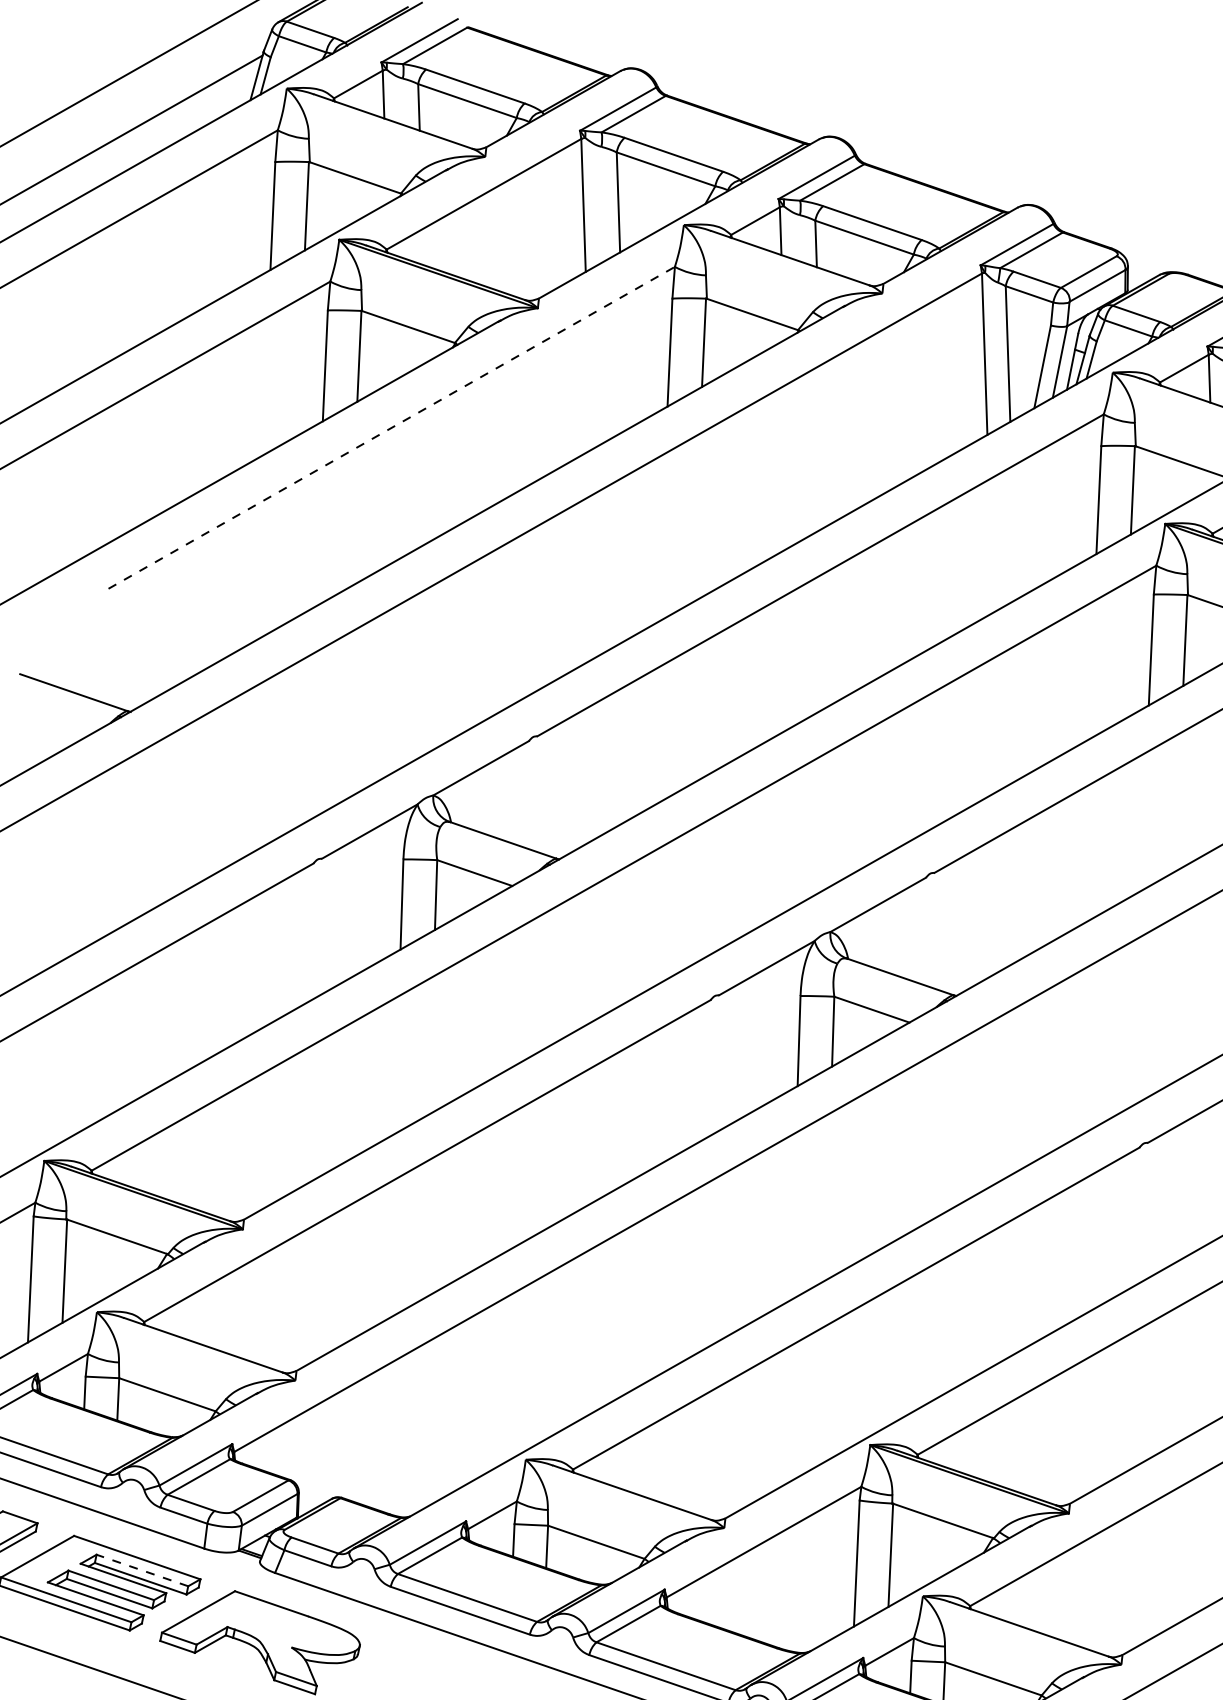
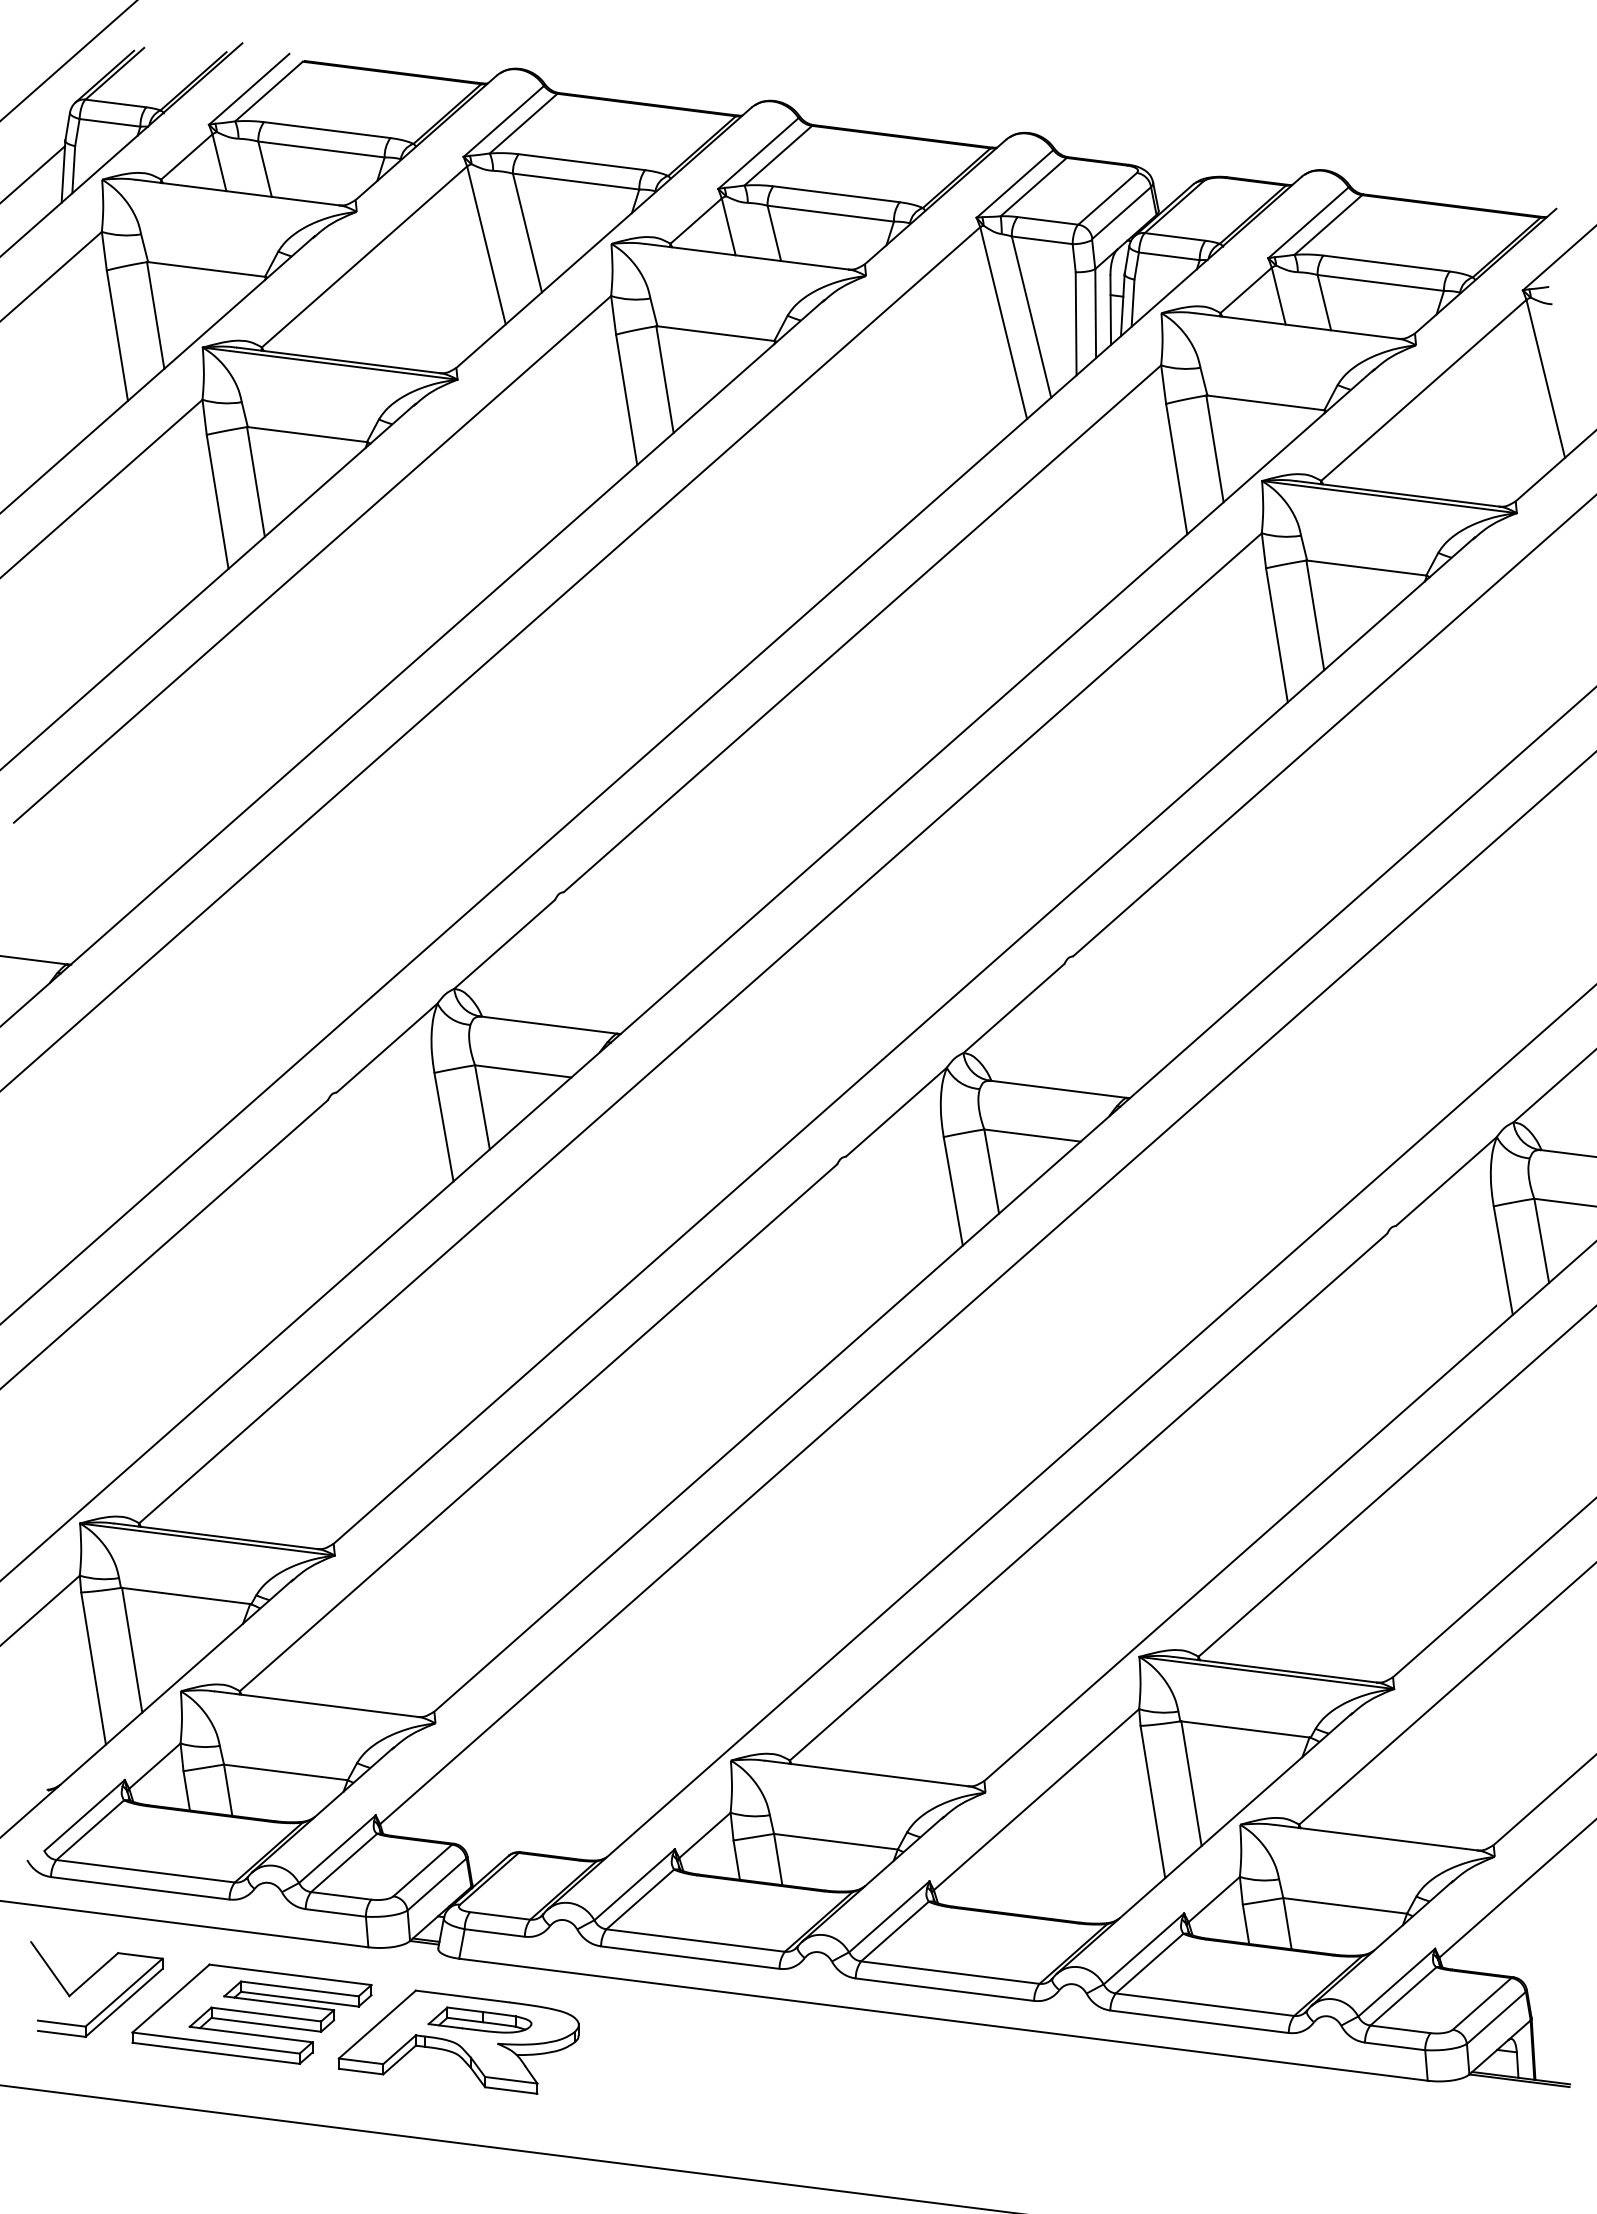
line: (391, 427) -> (312, 559), dashed -> solid
line: (142, 1570) -> (299, 1988), dashed -> solid
part: (281, 1625) -> (479, 2019), added

